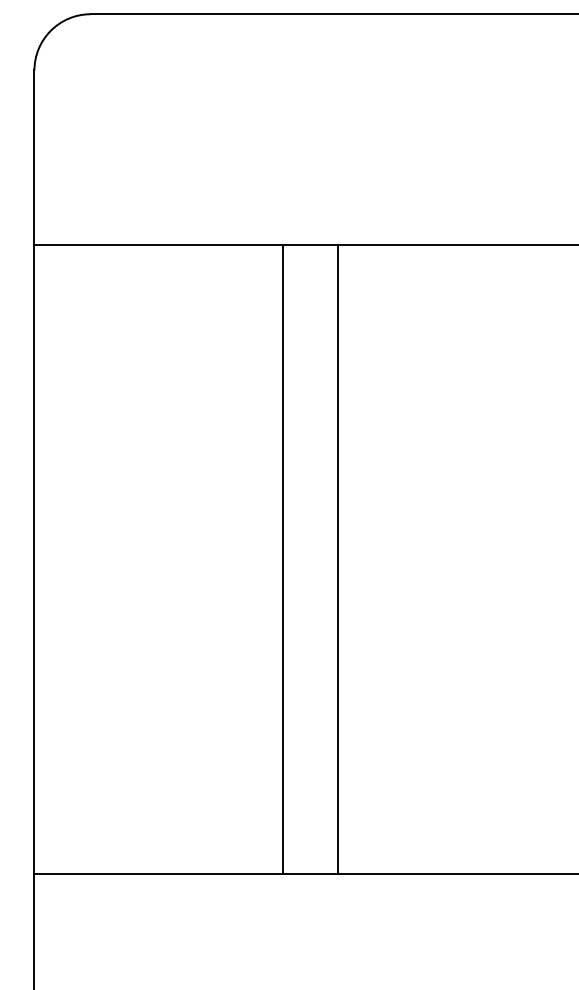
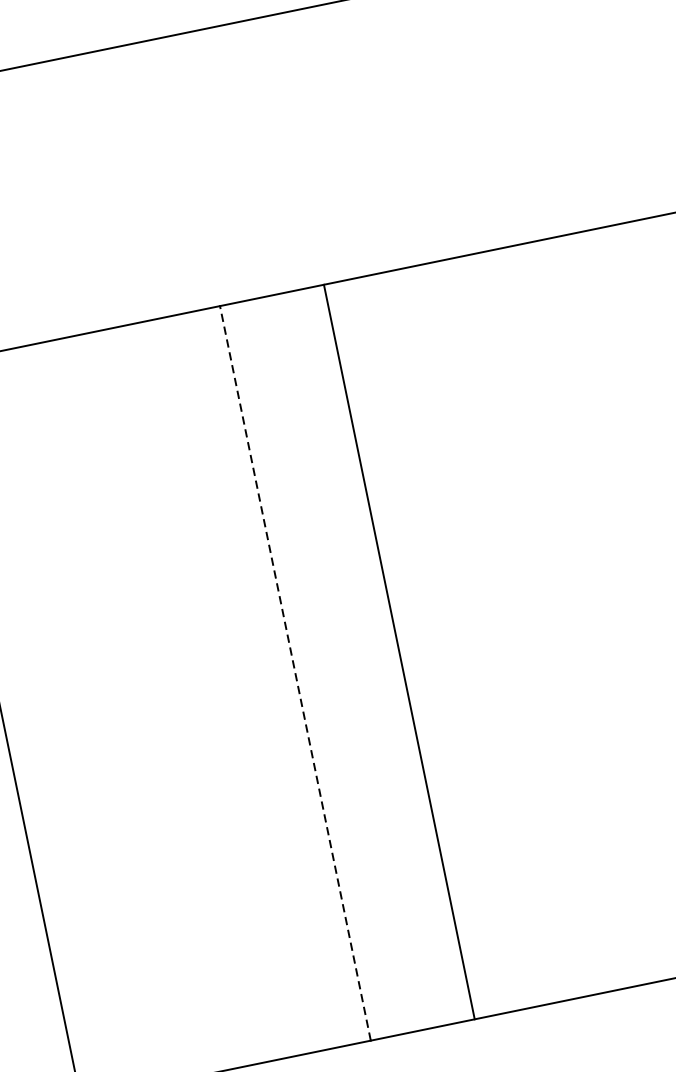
line: (282, 559) -> (294, 673), solid -> dashed
line: (337, 559) -> (398, 652), moved

